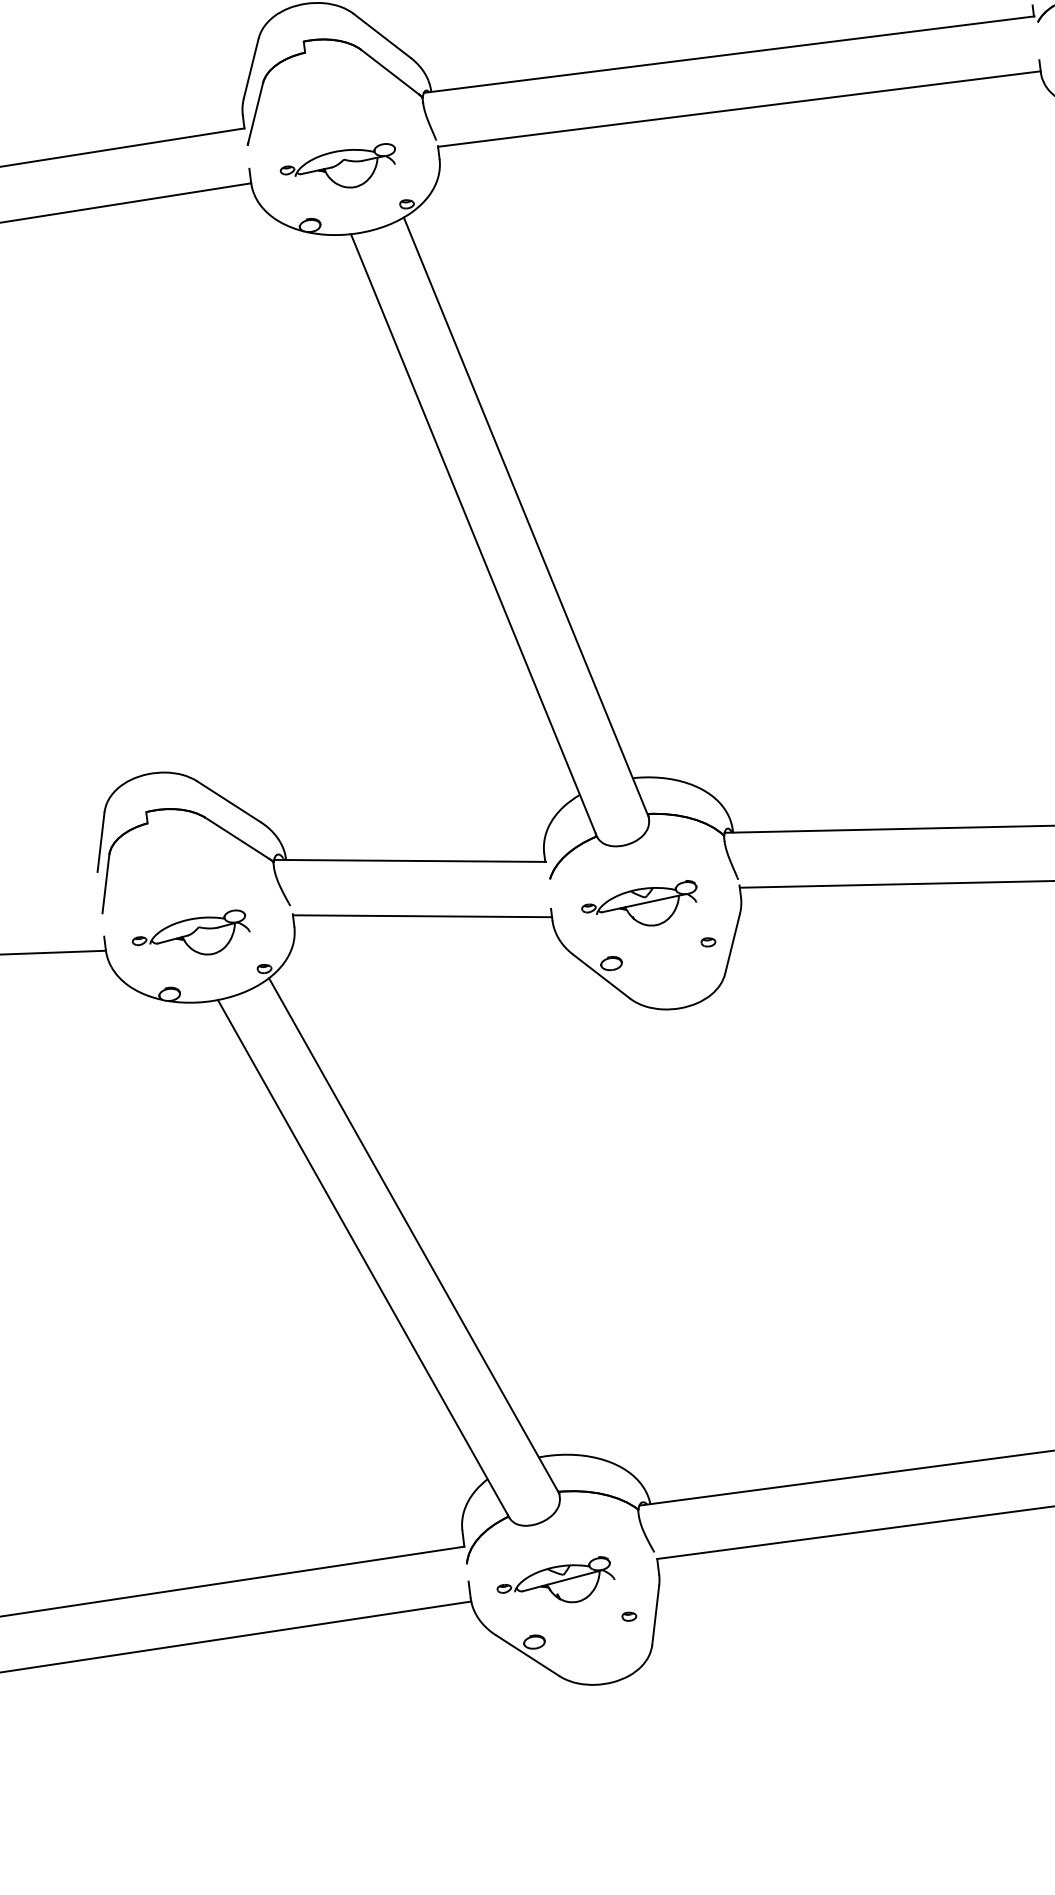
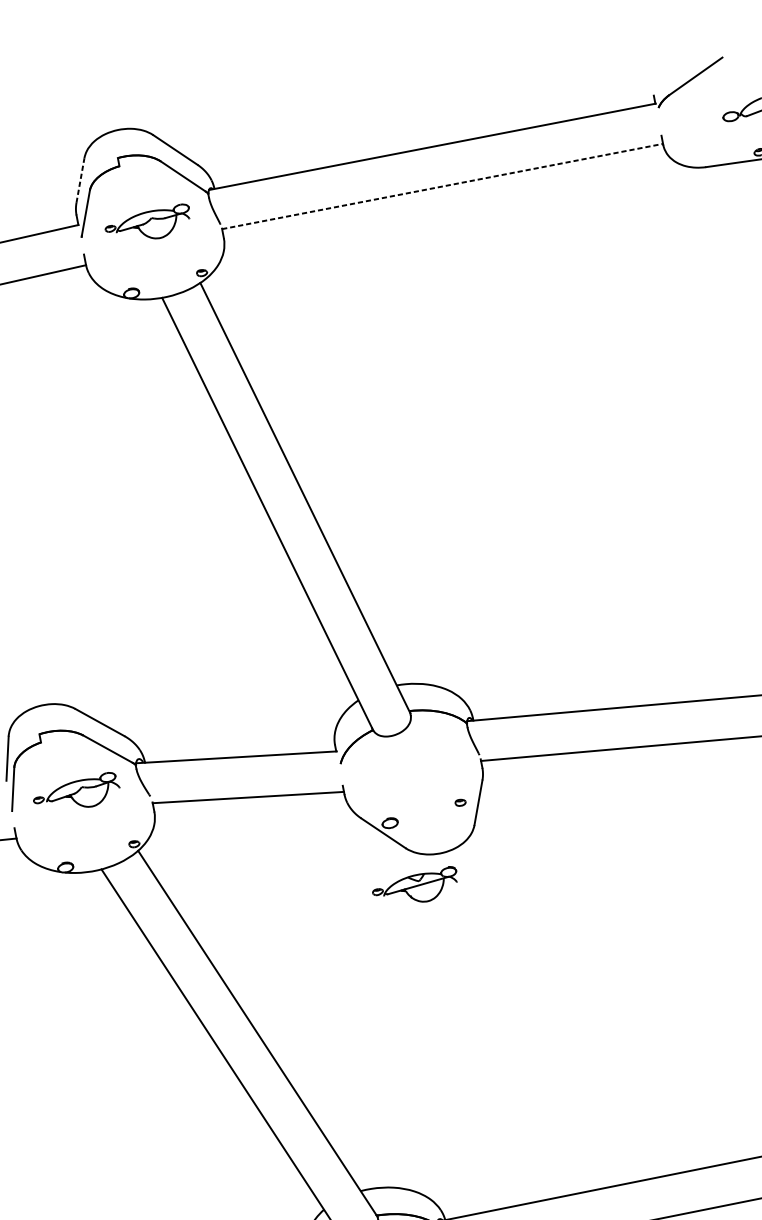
line: (251, 68) -> (80, 180), solid -> dashed
line: (739, 109) -> (442, 186), solid -> dashed
part: (337, 165) -> (147, 222), moved
part: (639, 903) -> (415, 885), moved
part: (191, 932) -> (76, 791), moved

